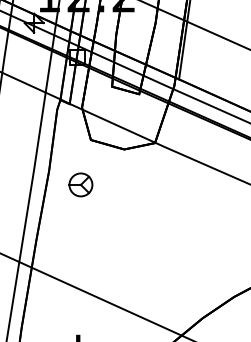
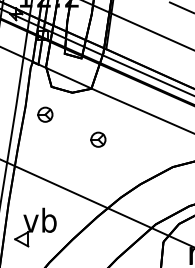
part: (166, 224) -> (98, 139), added

